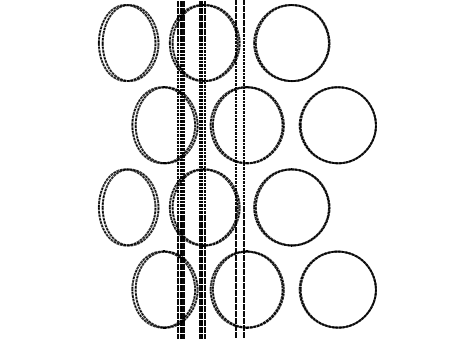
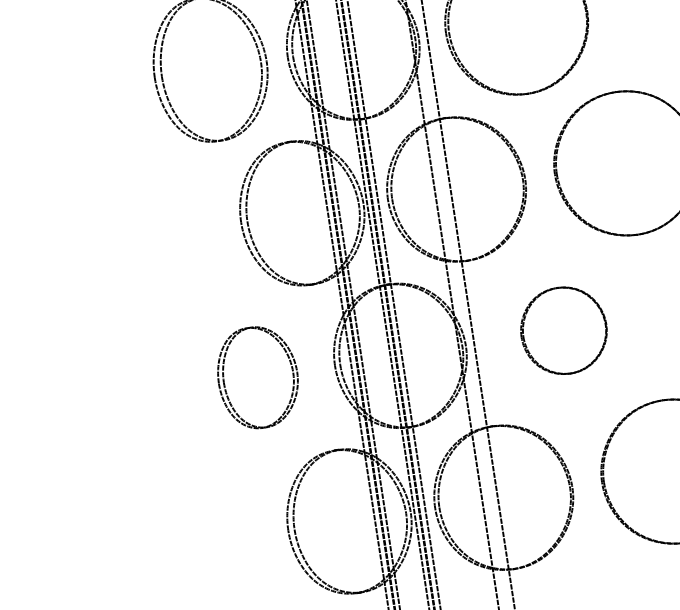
part: (128, 207) -> (257, 377), size x0.7
part: (291, 207) -> (563, 330), size x0.6

